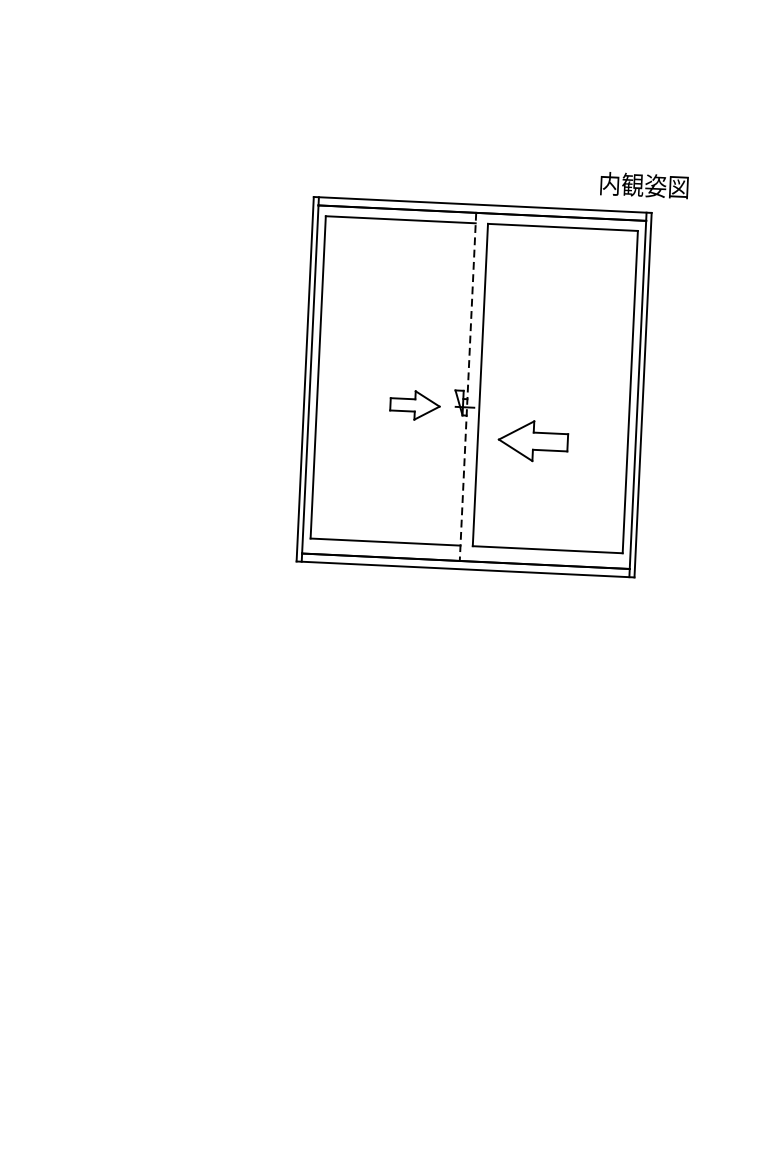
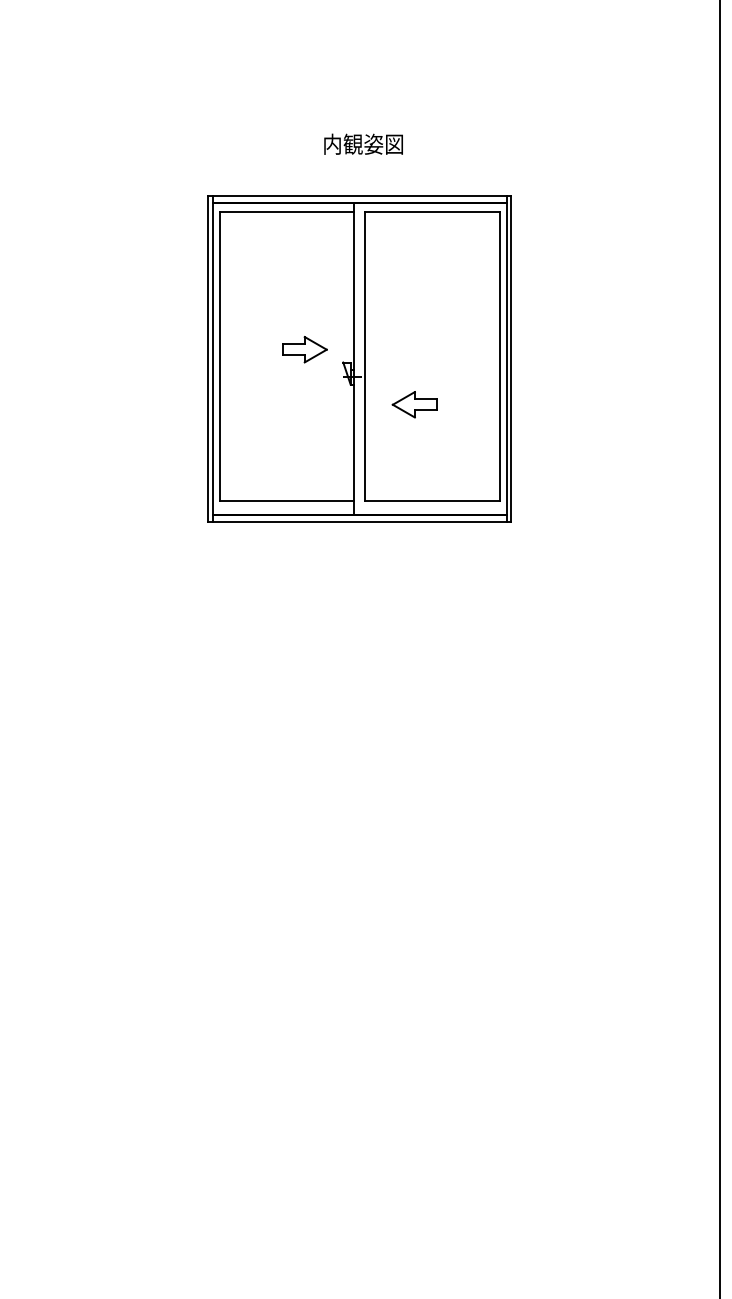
text: (644, 184) -> (363, 143), moved
line: (468, 386) -> (354, 358), dashed -> solid
part: (414, 405) -> (304, 349), moved
part: (532, 440) -> (414, 404), size x0.71

